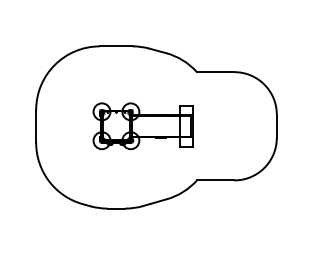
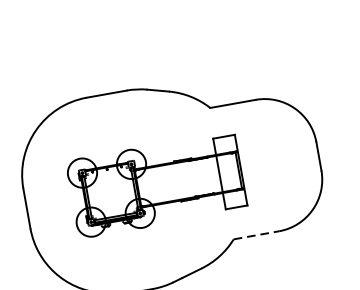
part: (142, 126) -> (155, 185), size x1.4
line: (215, 180) -> (256, 235), solid -> dashed

